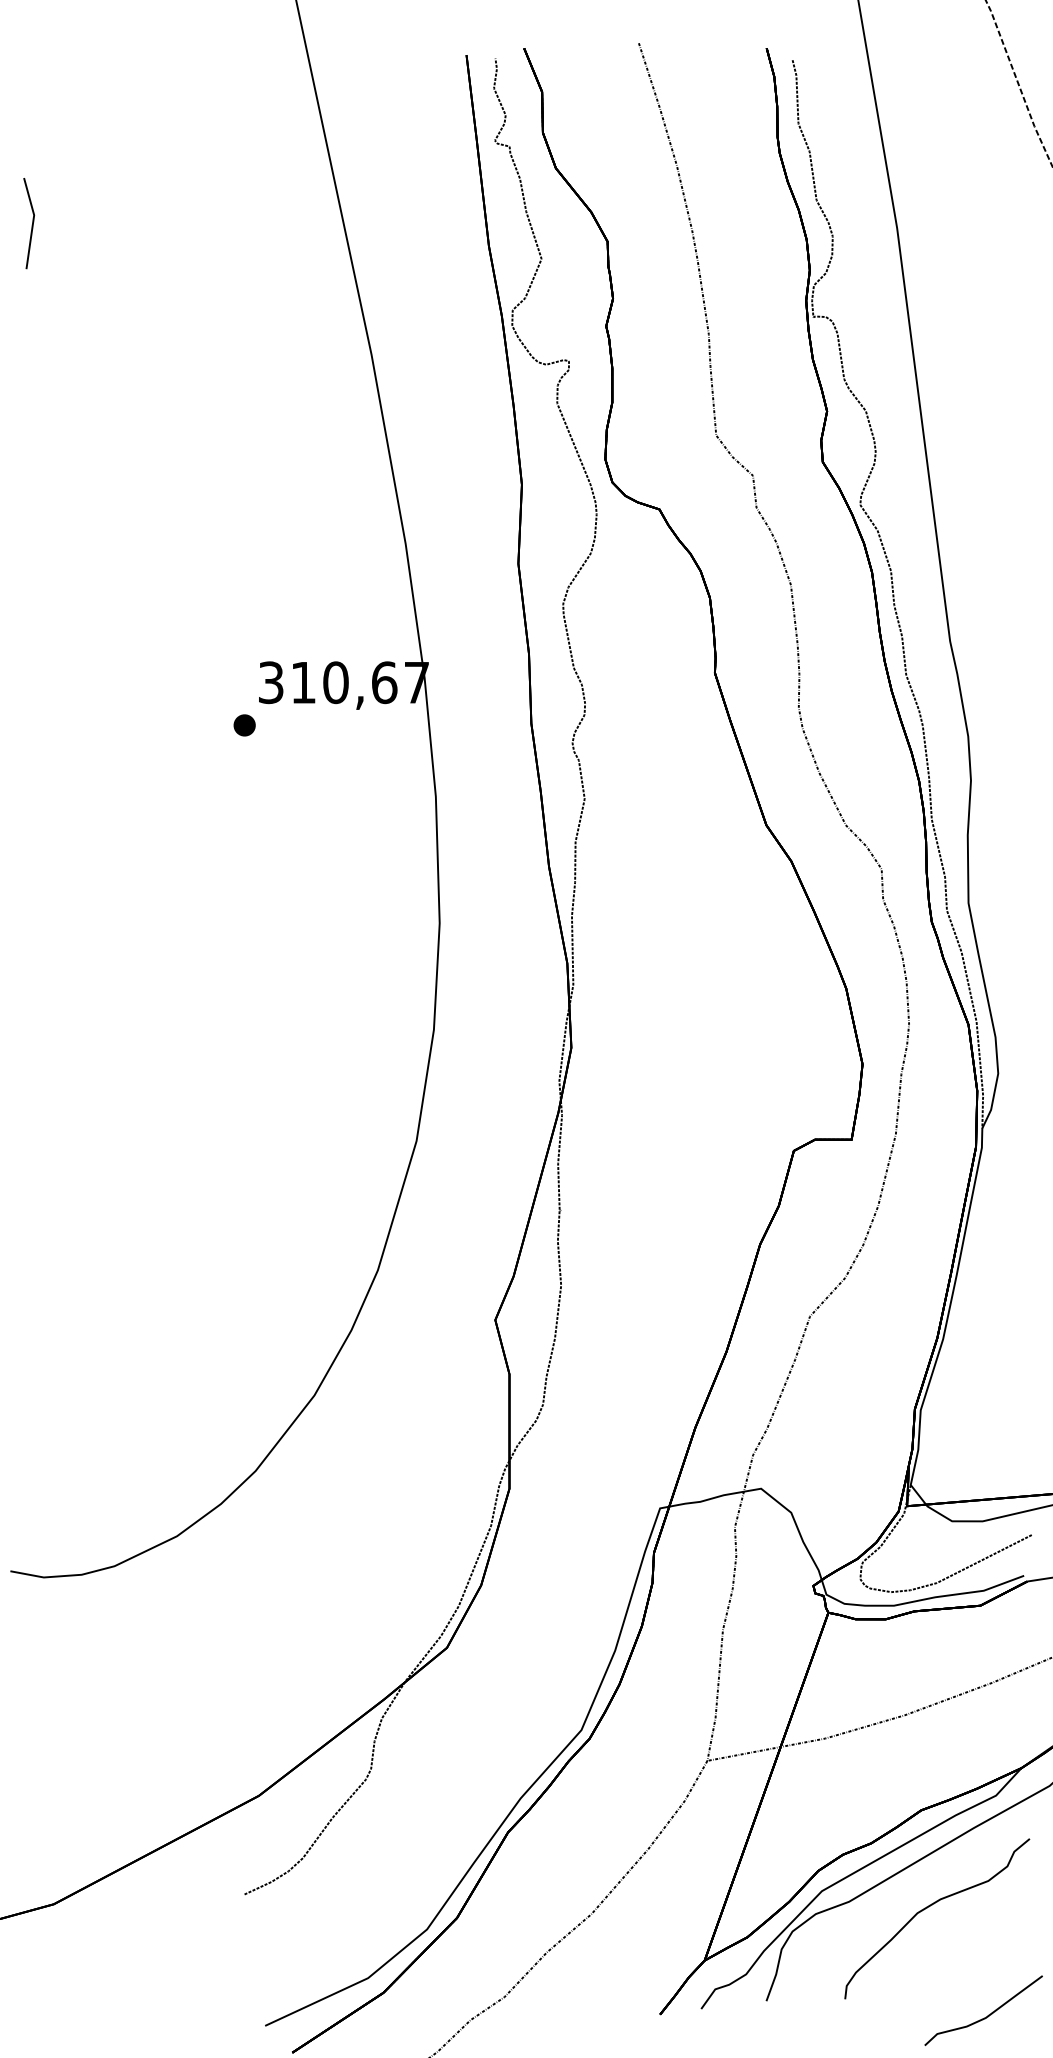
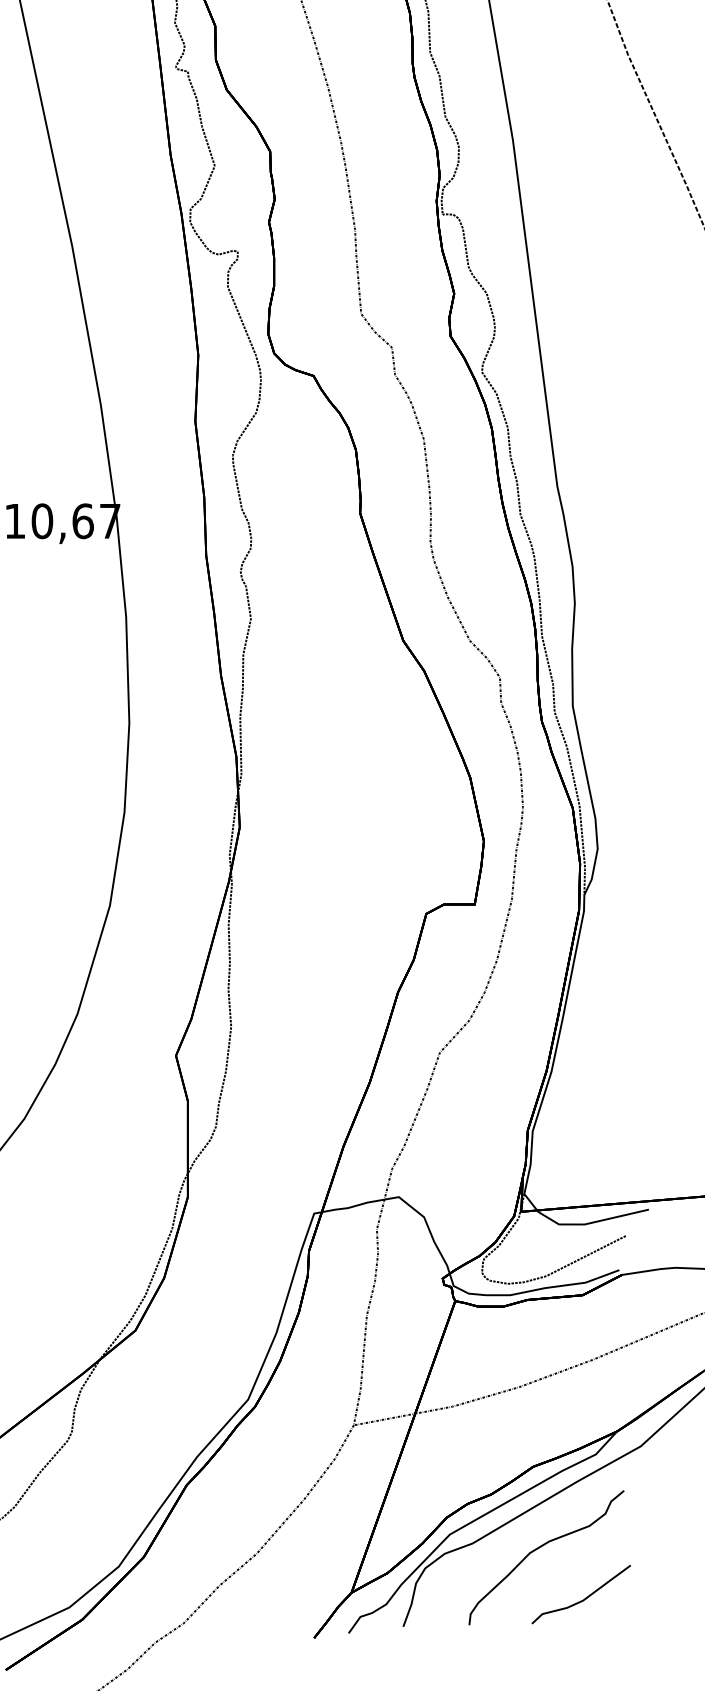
curve: (988, 2014) -> (585, 1597), moved

